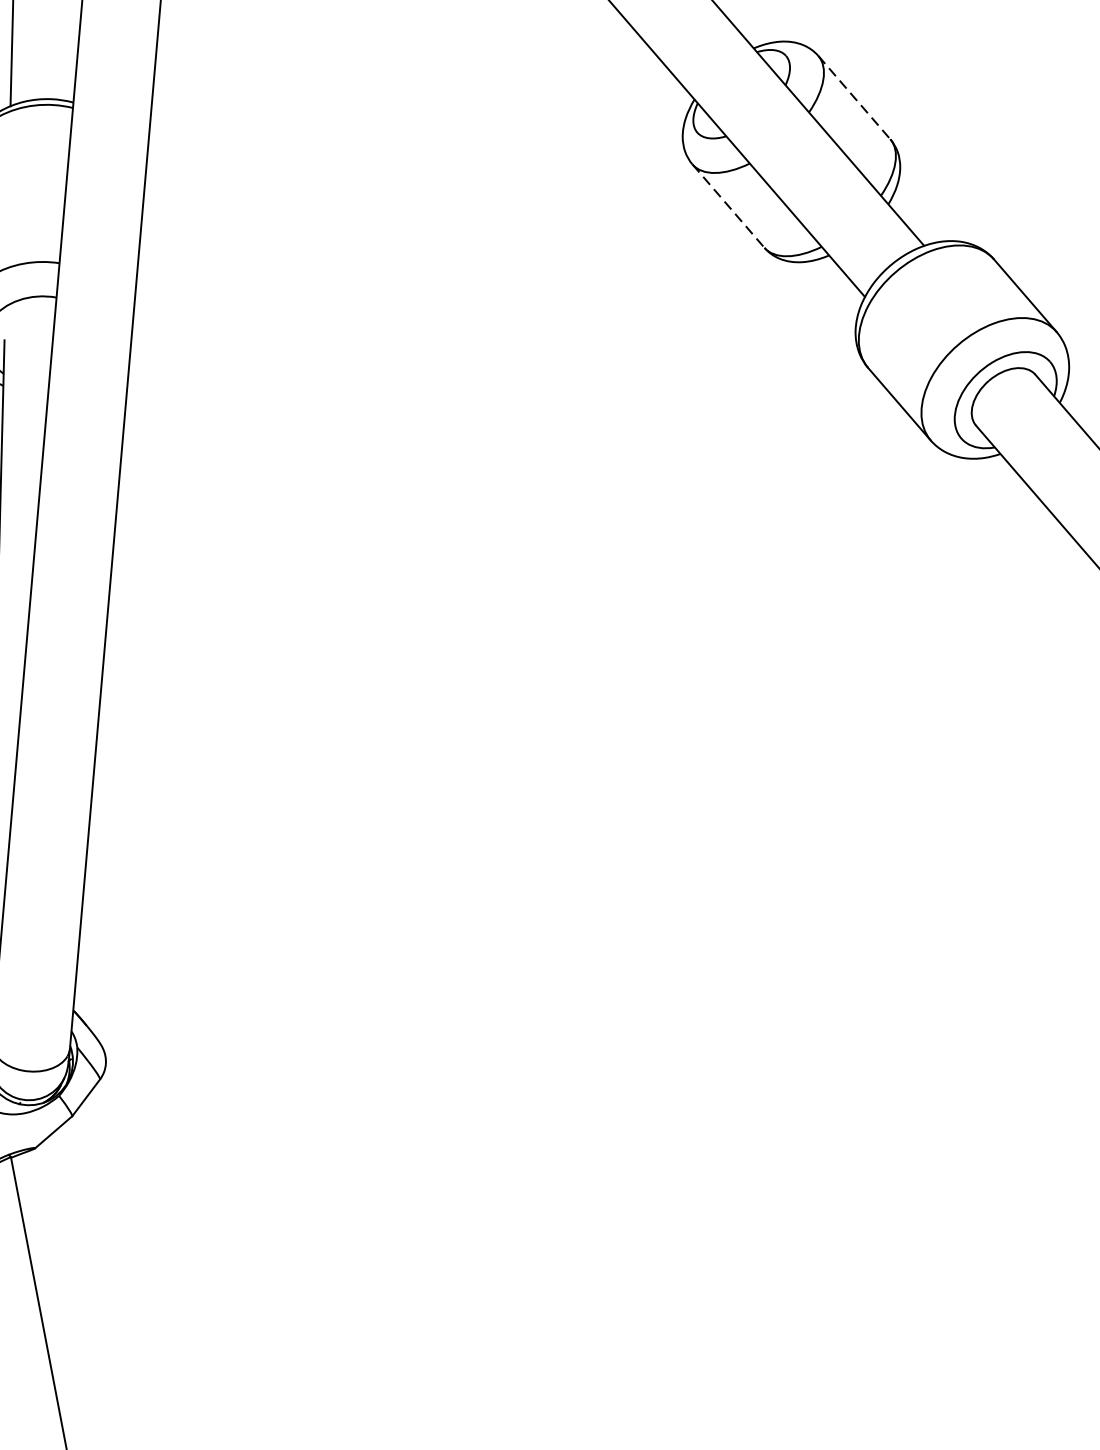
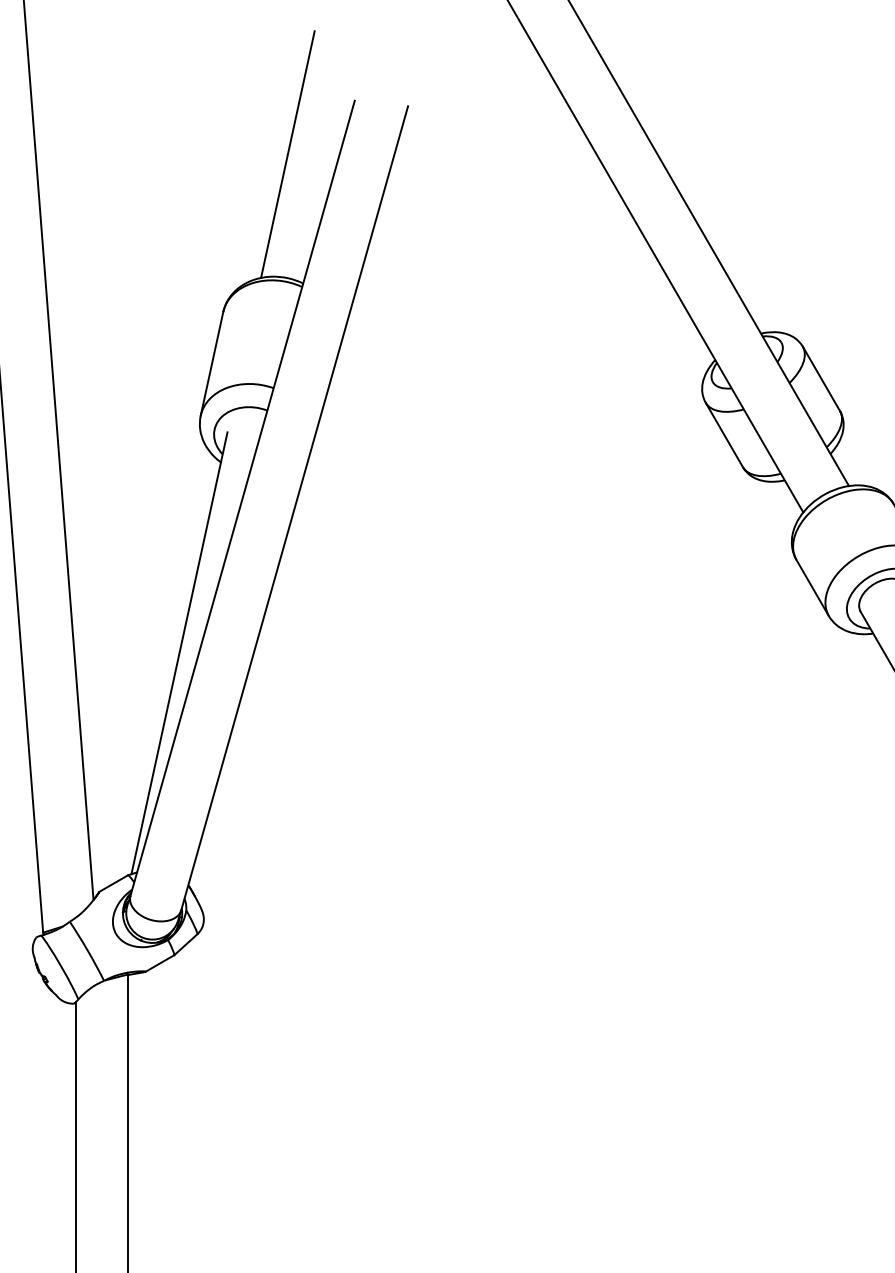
line: (854, 98) -> (821, 379), dashed -> solid
line: (728, 206) -> (724, 435), dashed -> solid

